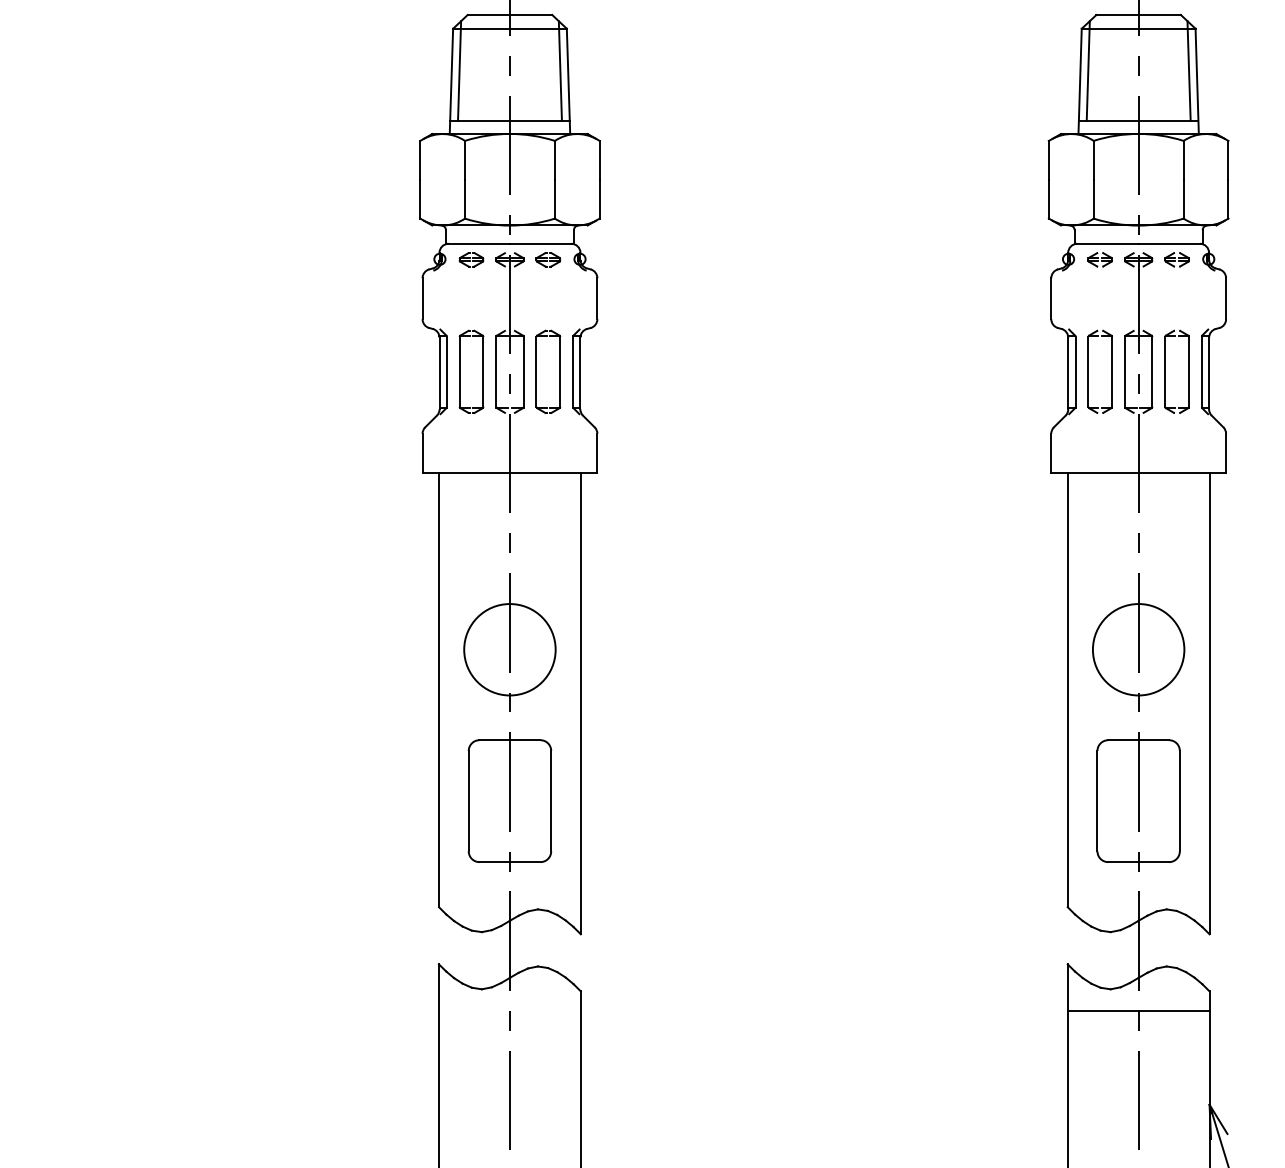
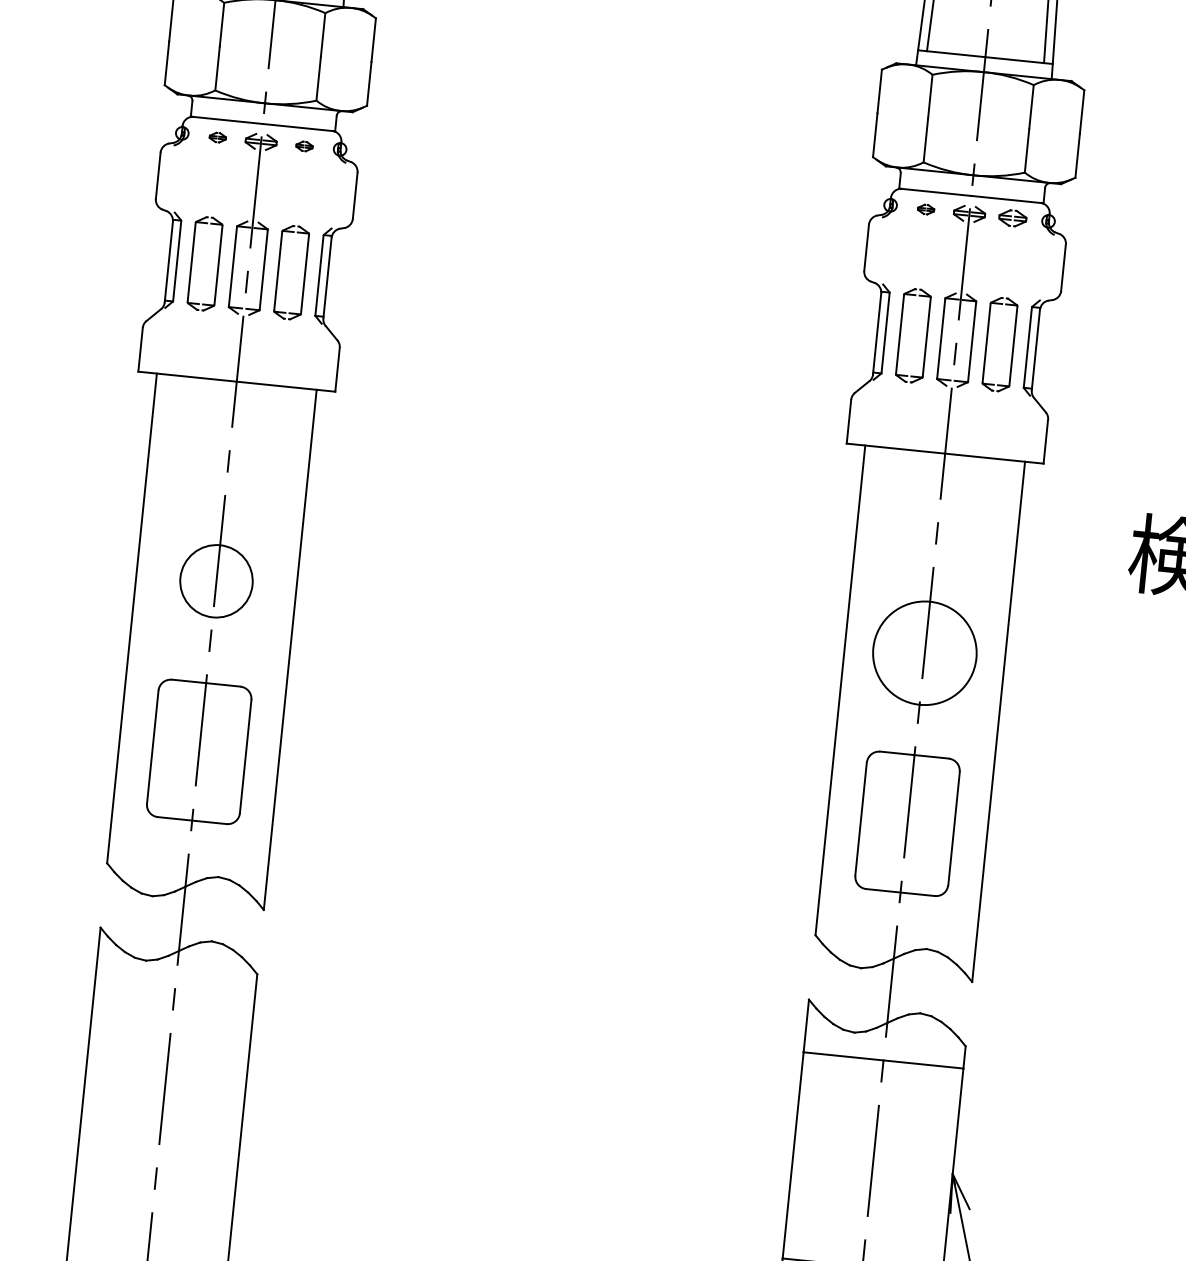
part: (471, 259) -> (217, 137), size x0.6
part: (548, 259) -> (304, 146), size x0.6
part: (1099, 259) -> (925, 209), size x0.6
circle: (509, 649) -> (216, 580), size x0.7

